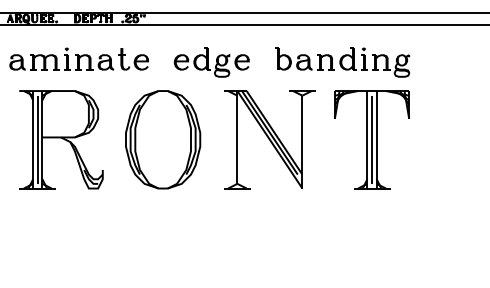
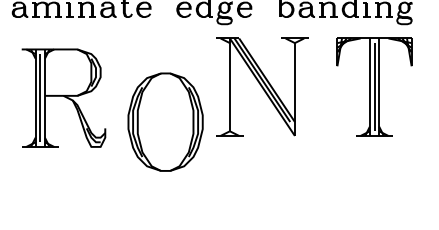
part: (61, 139) -> (63, 97), moved
part: (163, 139) -> (165, 121), moved
part: (269, 139) -> (261, 86), moved

